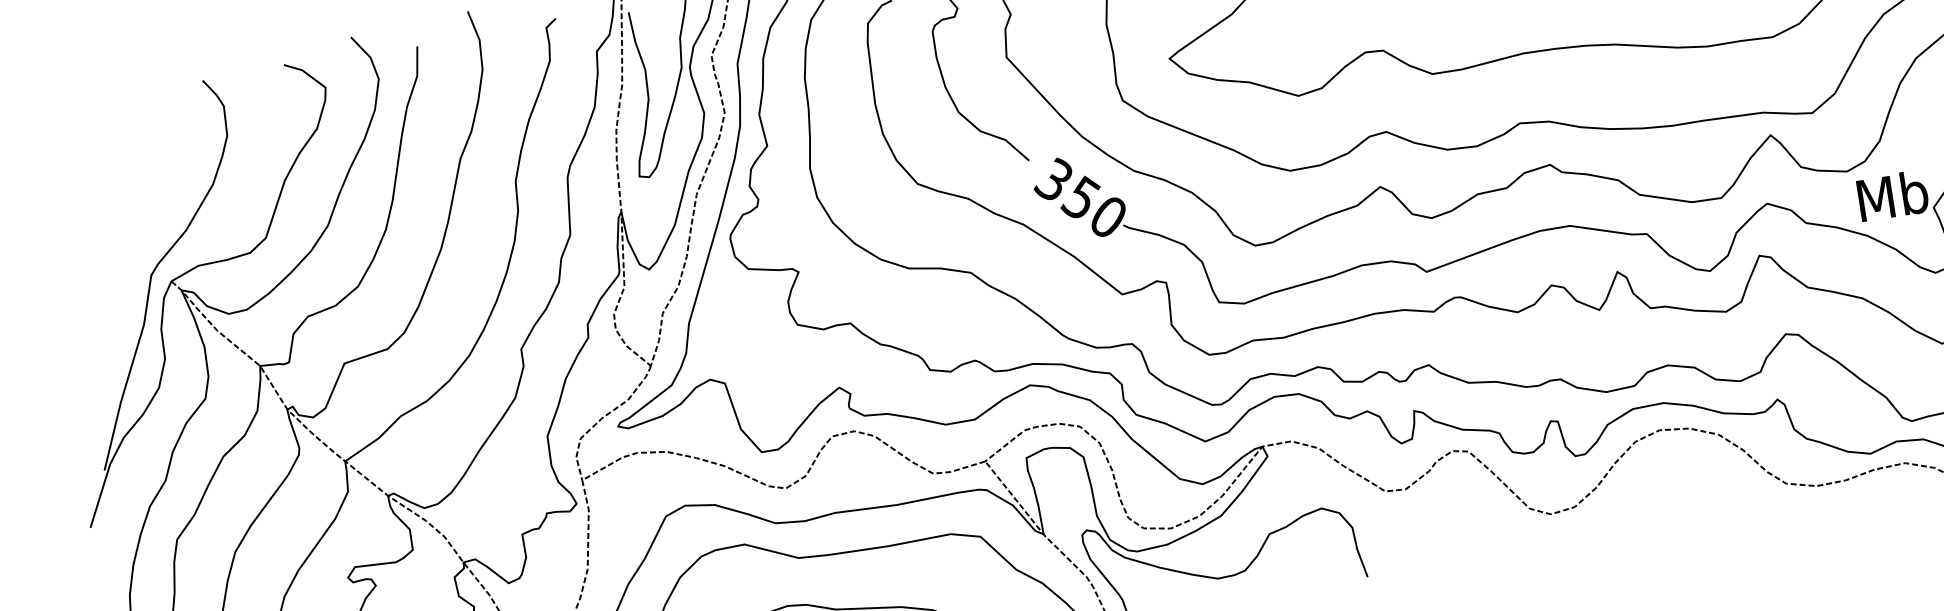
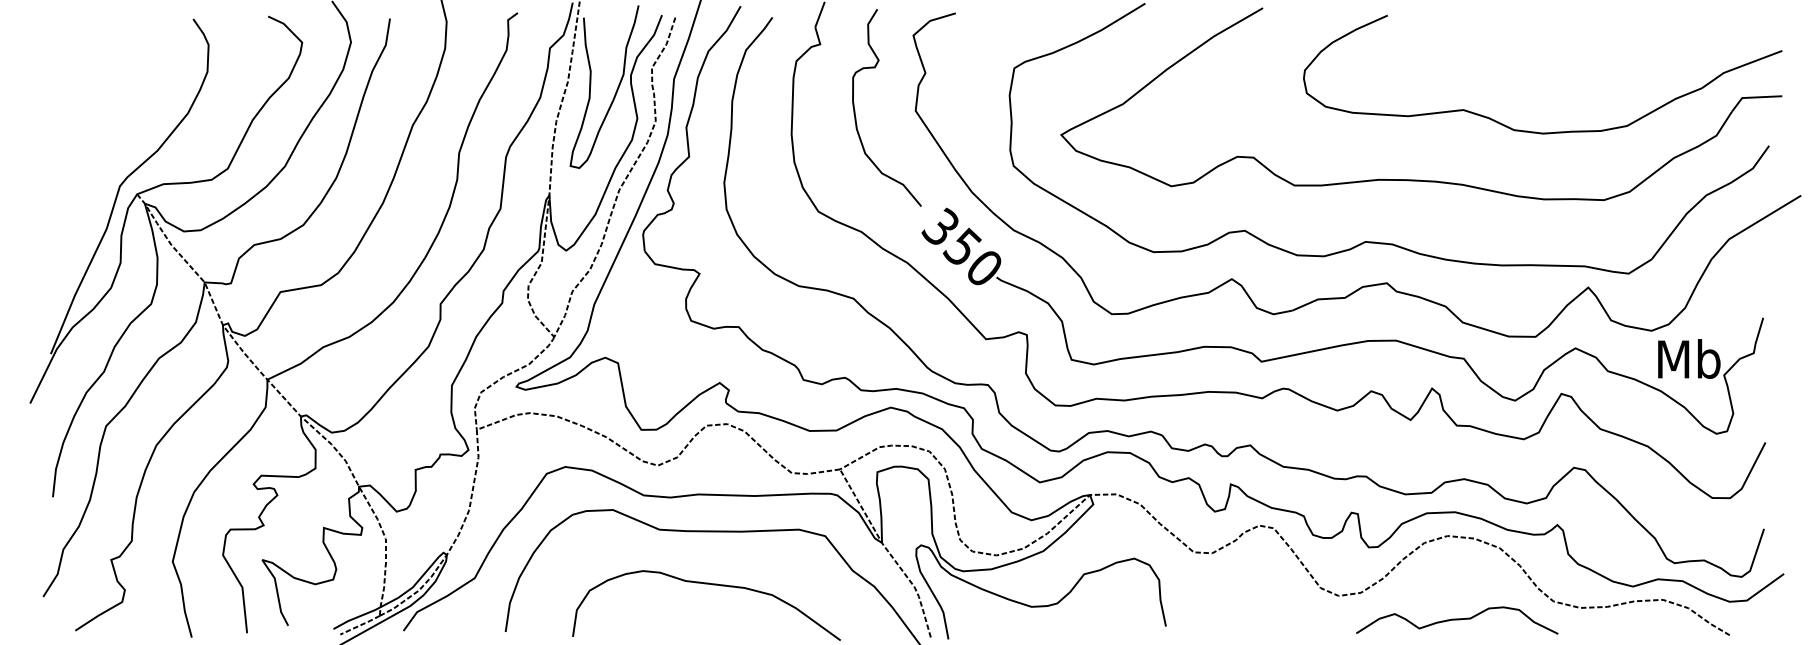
curve: (1684, 520) -> (1457, 620), added

